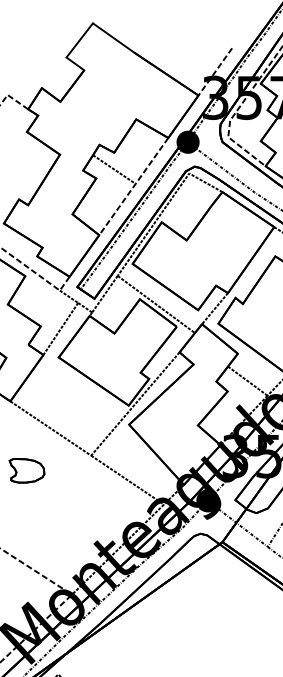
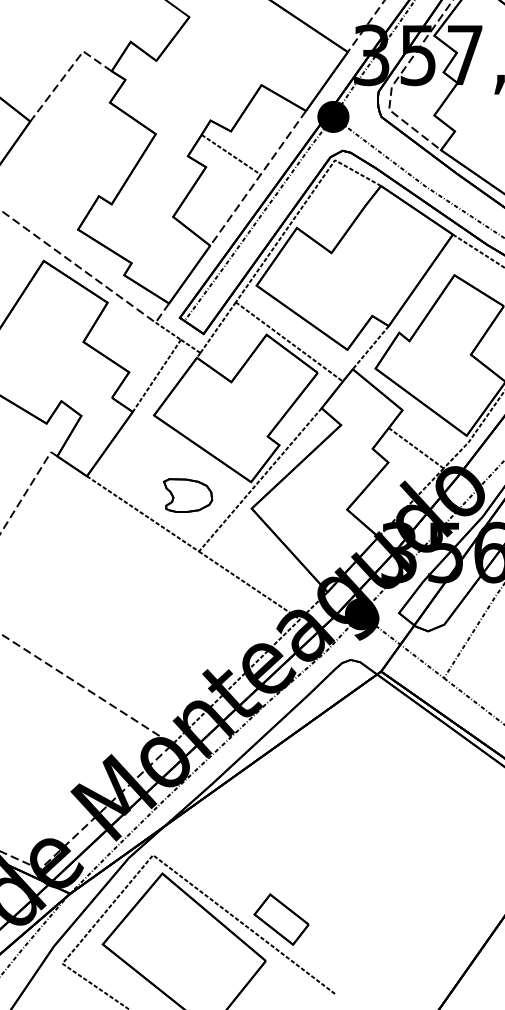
part: (27, 470) -> (188, 495), moved

